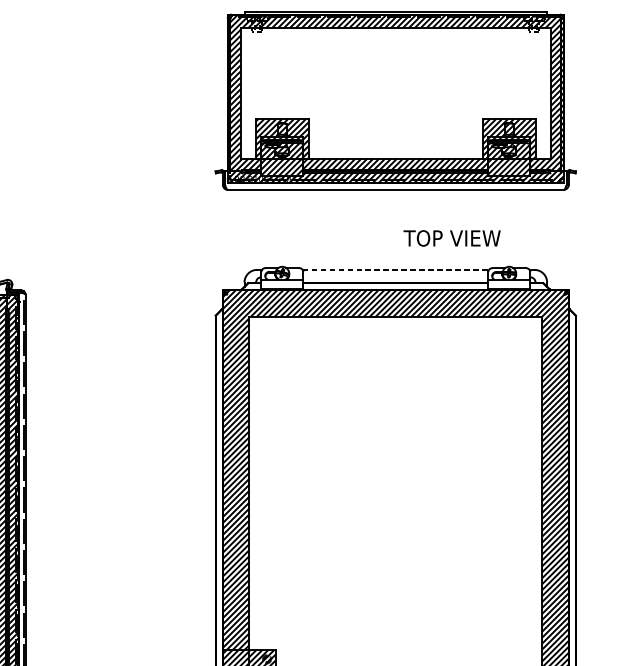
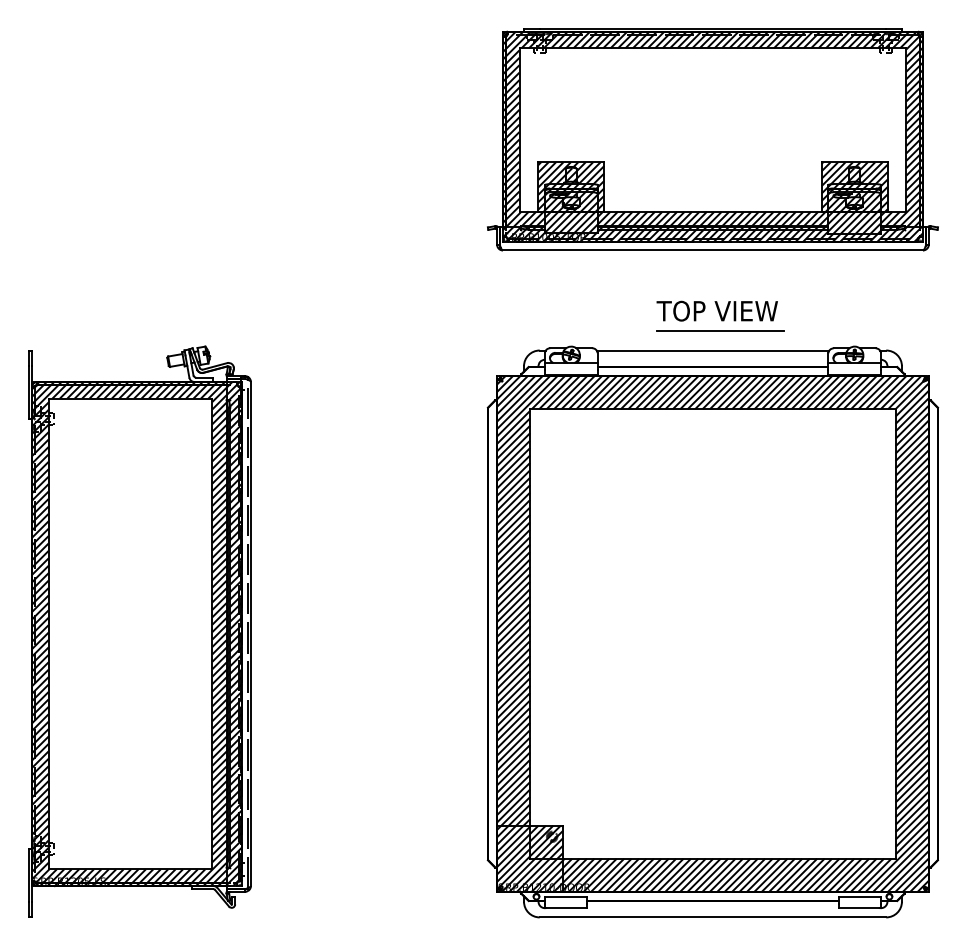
text: (451, 237) -> (716, 310), moved
line: (401, 254) -> (719, 331), added
line: (396, 269) -> (713, 350), dashed -> solid

